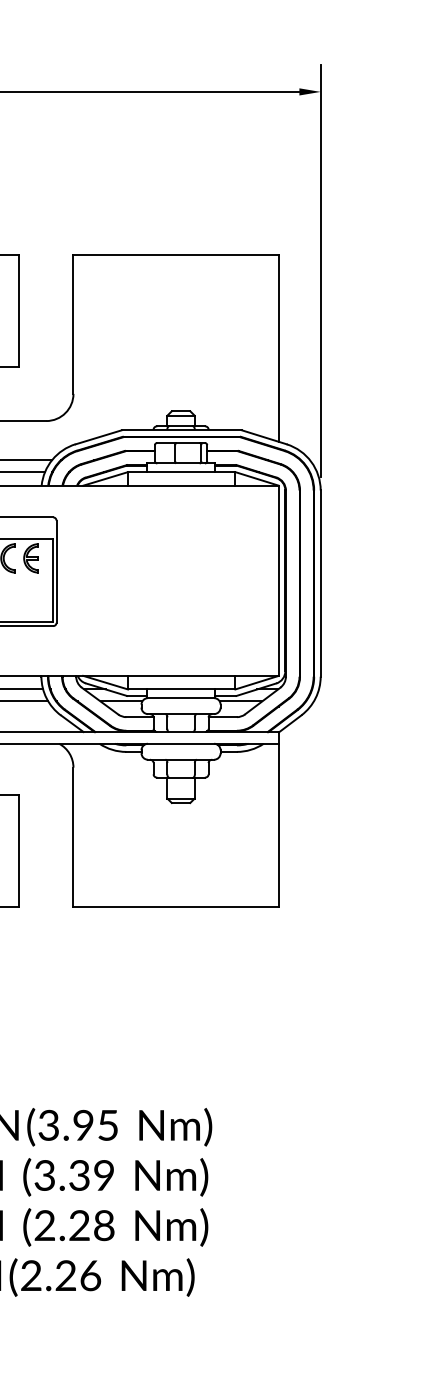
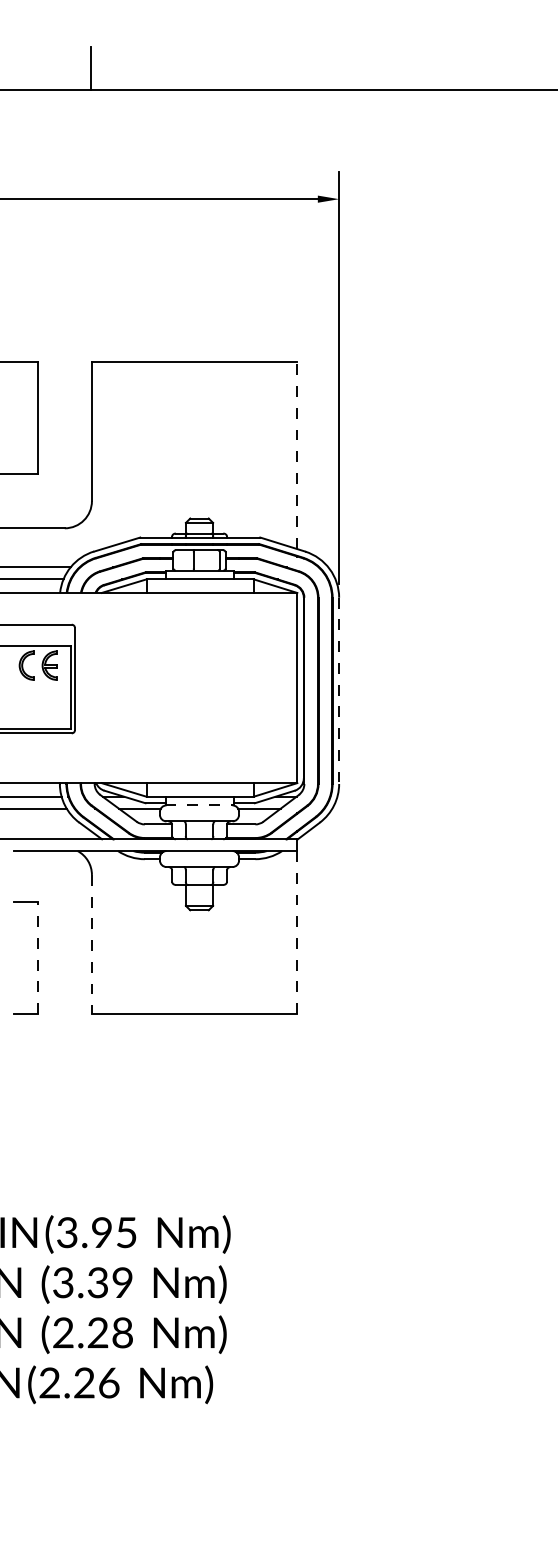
line: (279, 348) -> (297, 455), solid -> dashed
line: (321, 584) -> (339, 691), solid -> dashed
line: (181, 698) -> (199, 805), solid -> dashed
line: (279, 825) -> (297, 932), solid -> dashed
line: (73, 837) -> (91, 944), solid -> dashed
line: (19, 851) -> (37, 958), solid -> dashed

